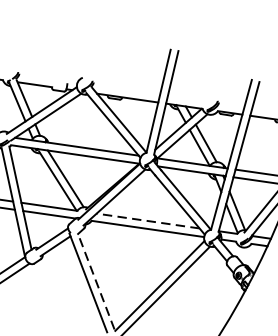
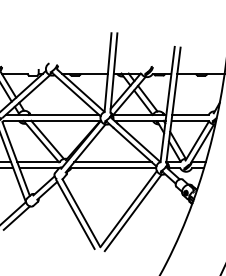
line: (148, 221) -> (113, 162), dashed -> solid
line: (95, 281) -> (80, 212), dashed -> solid

